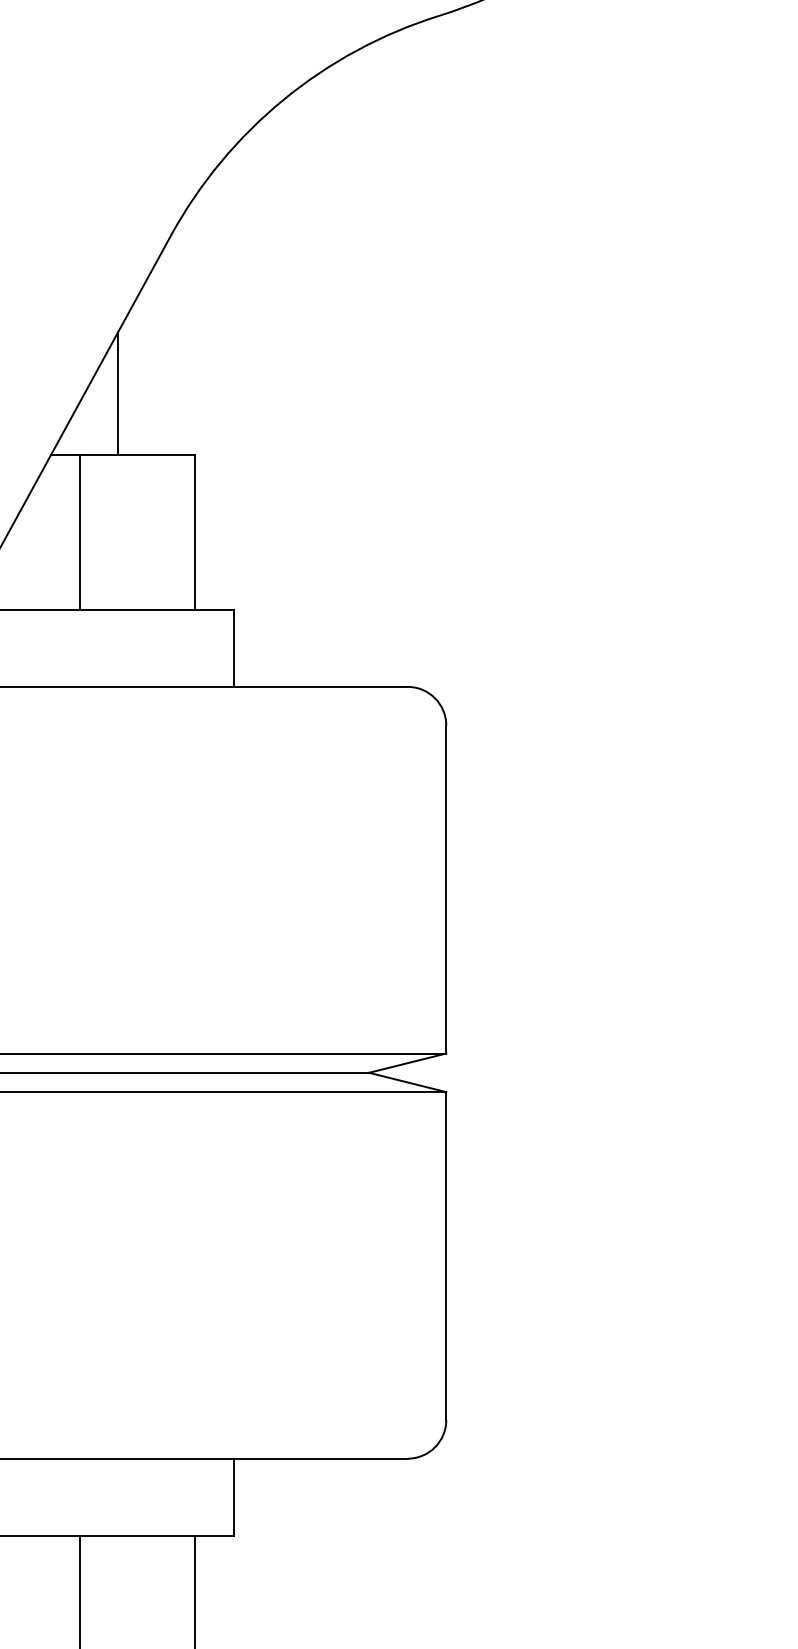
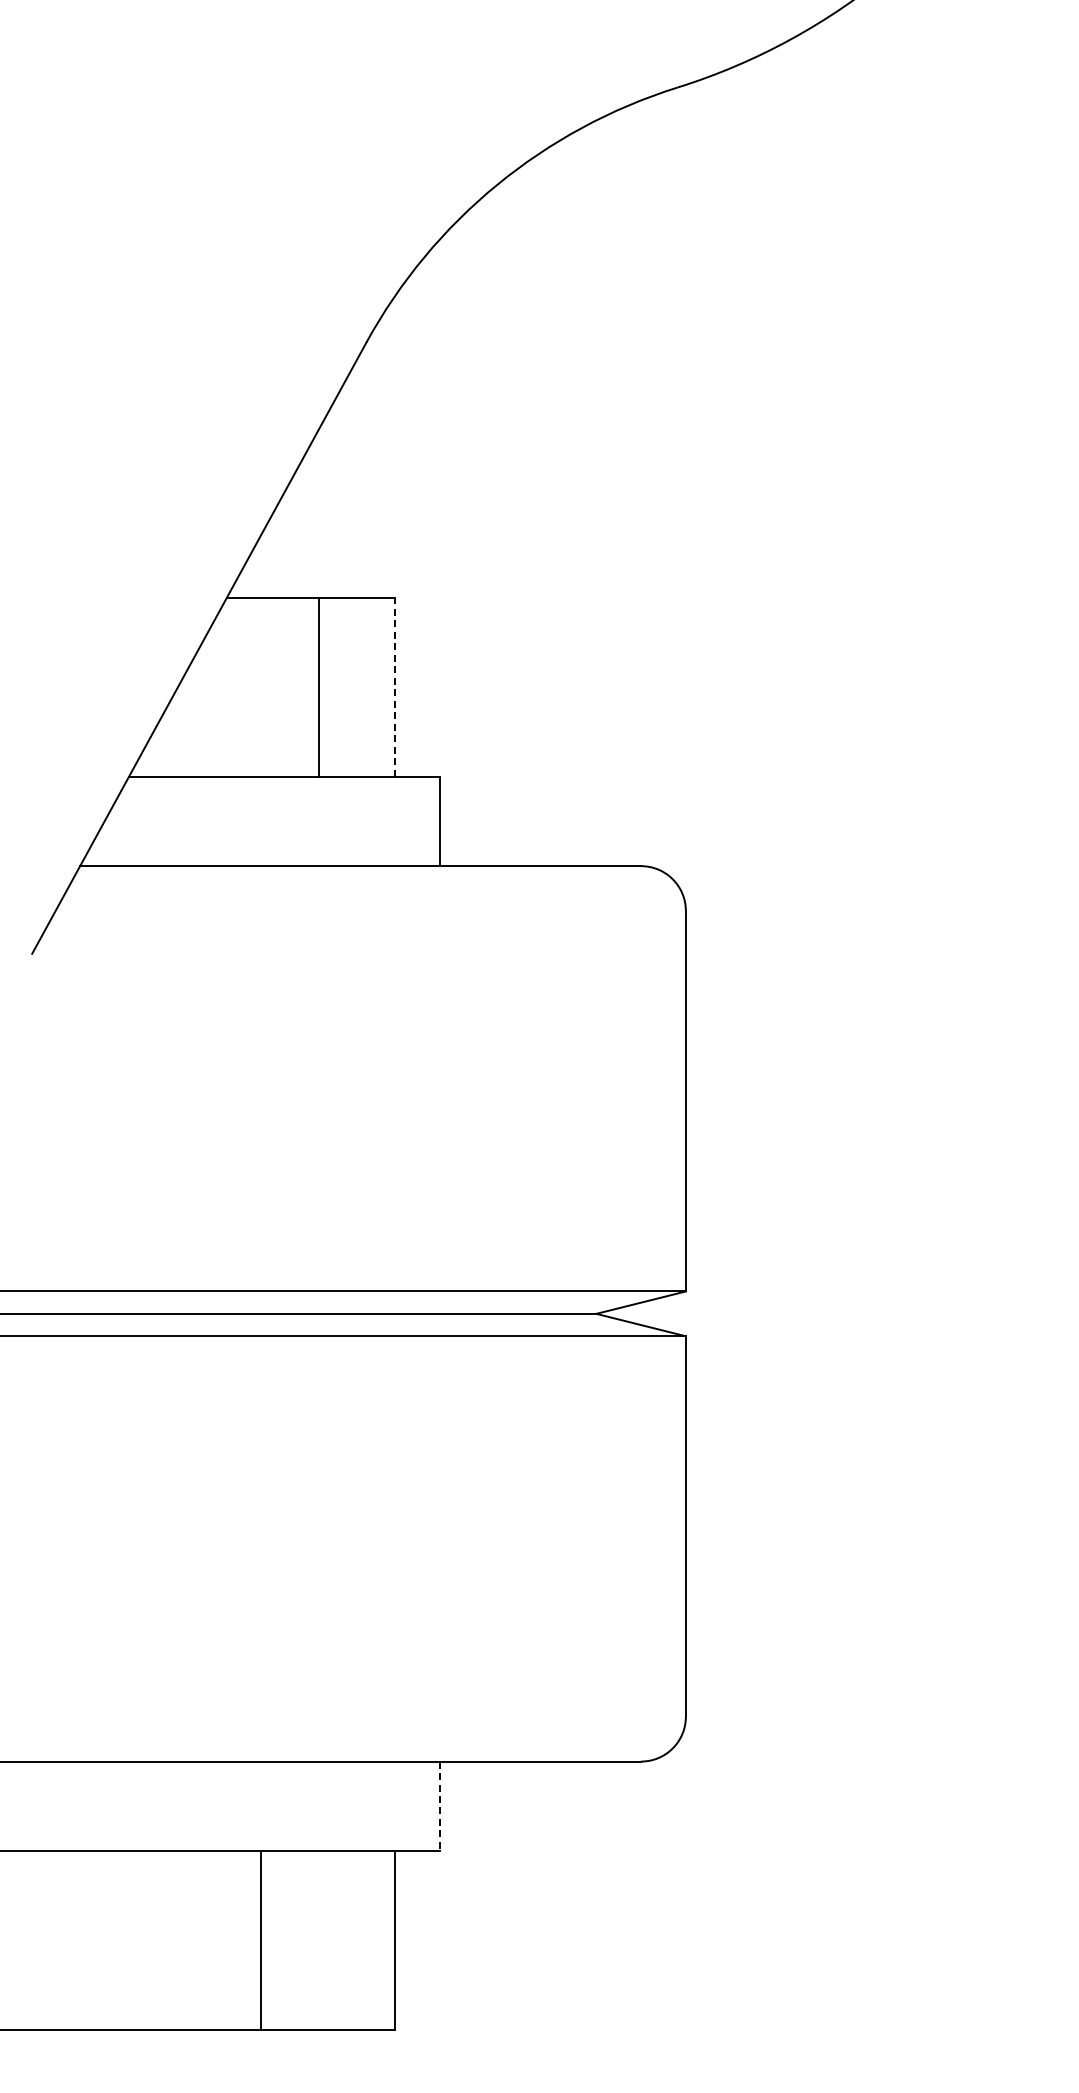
line: (118, 393) -> (305, 525), removed
line: (79, 532) -> (318, 686), moved
line: (195, 532) -> (394, 687), solid -> dashed
line: (233, 1497) -> (439, 1806), solid -> dashed

